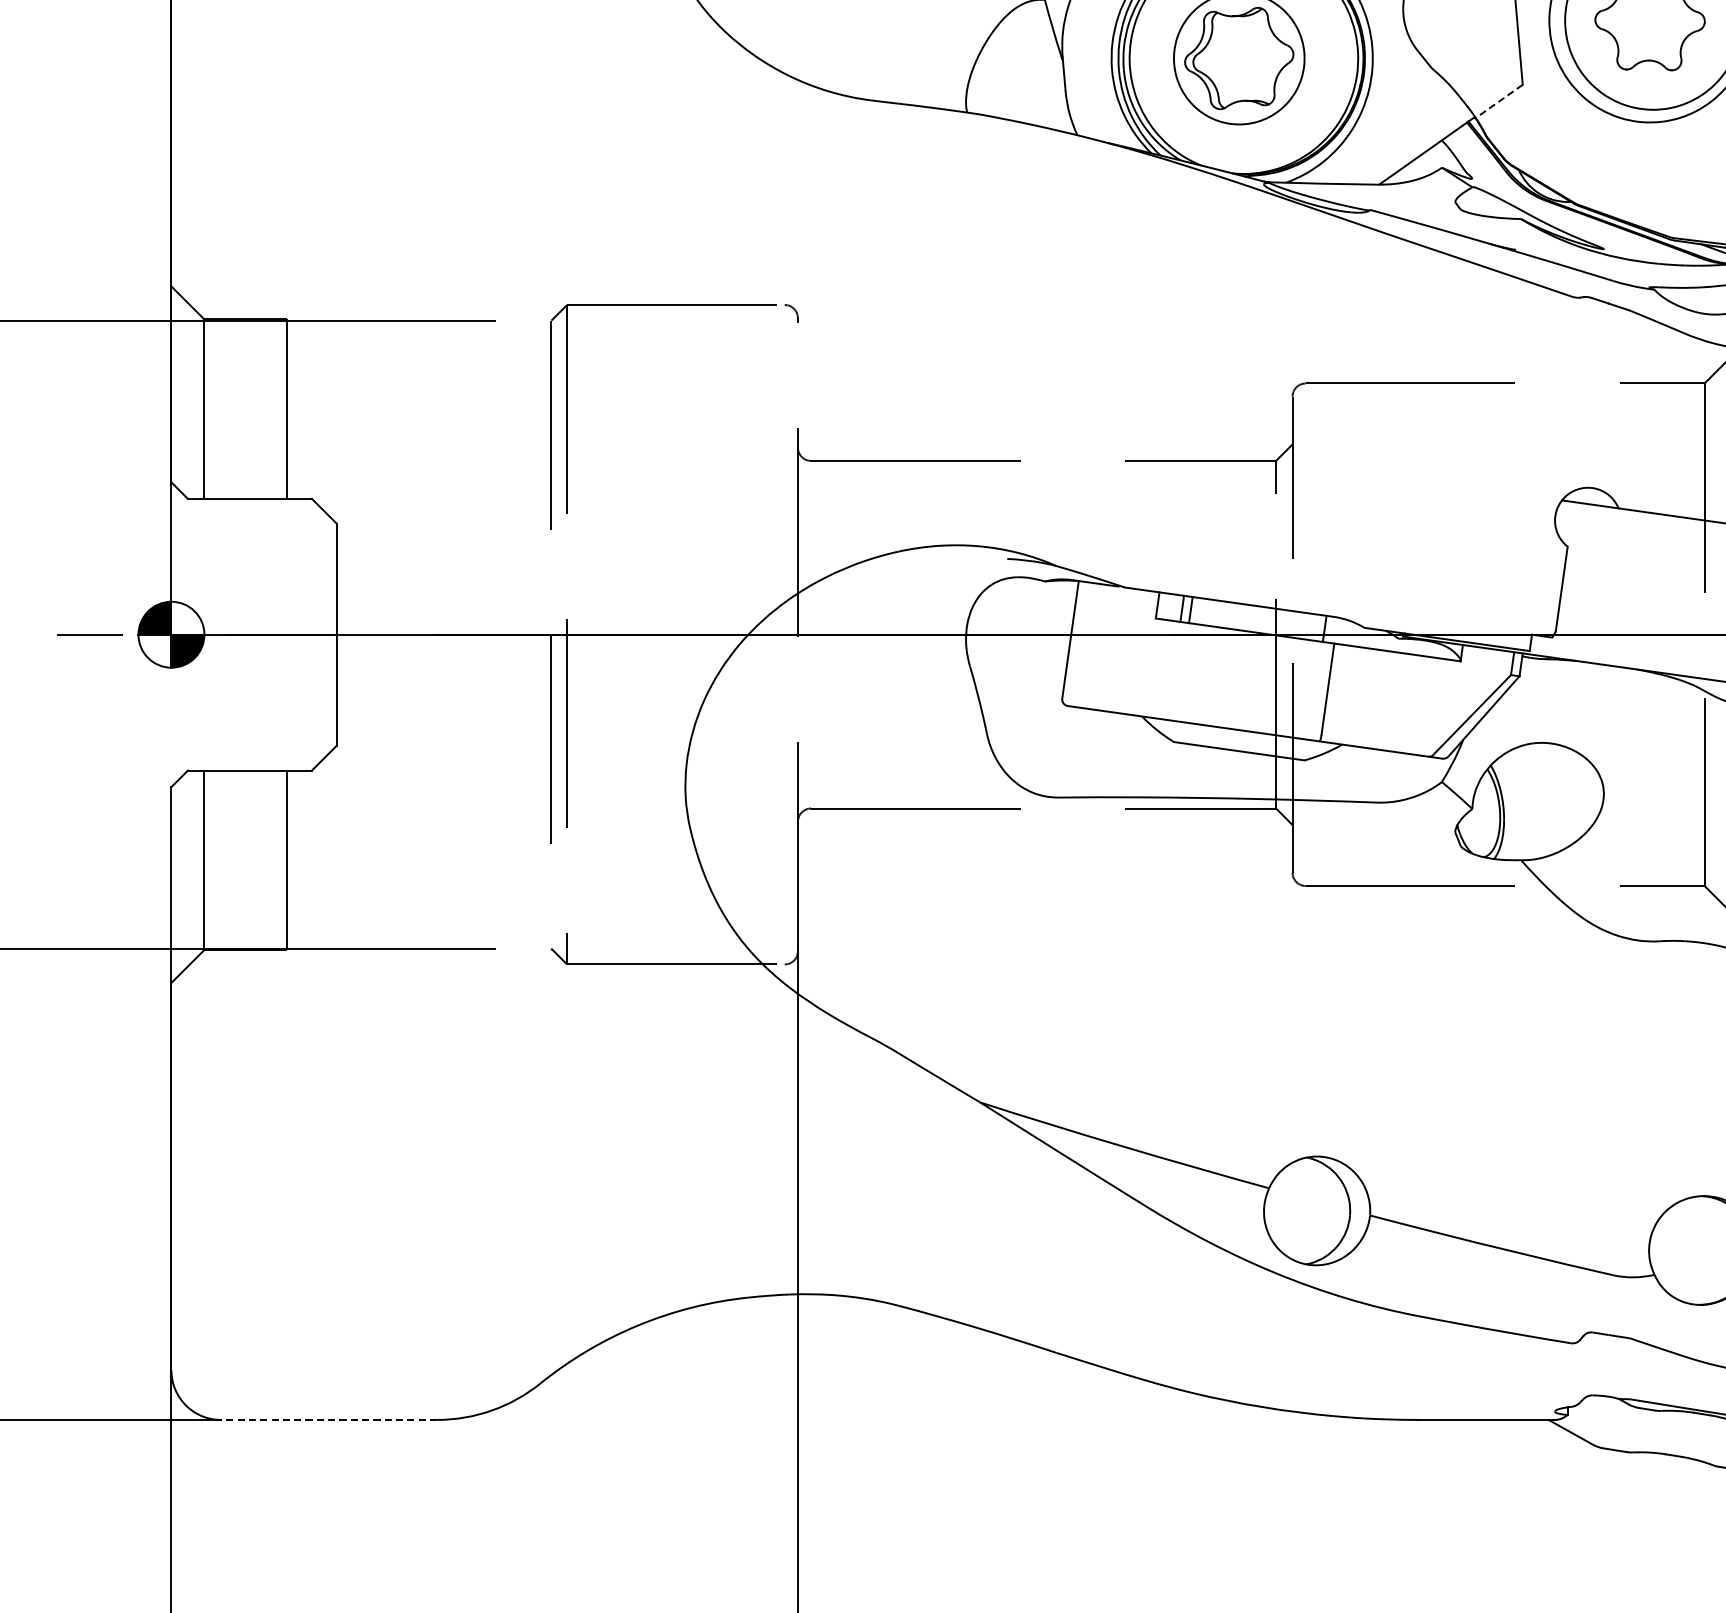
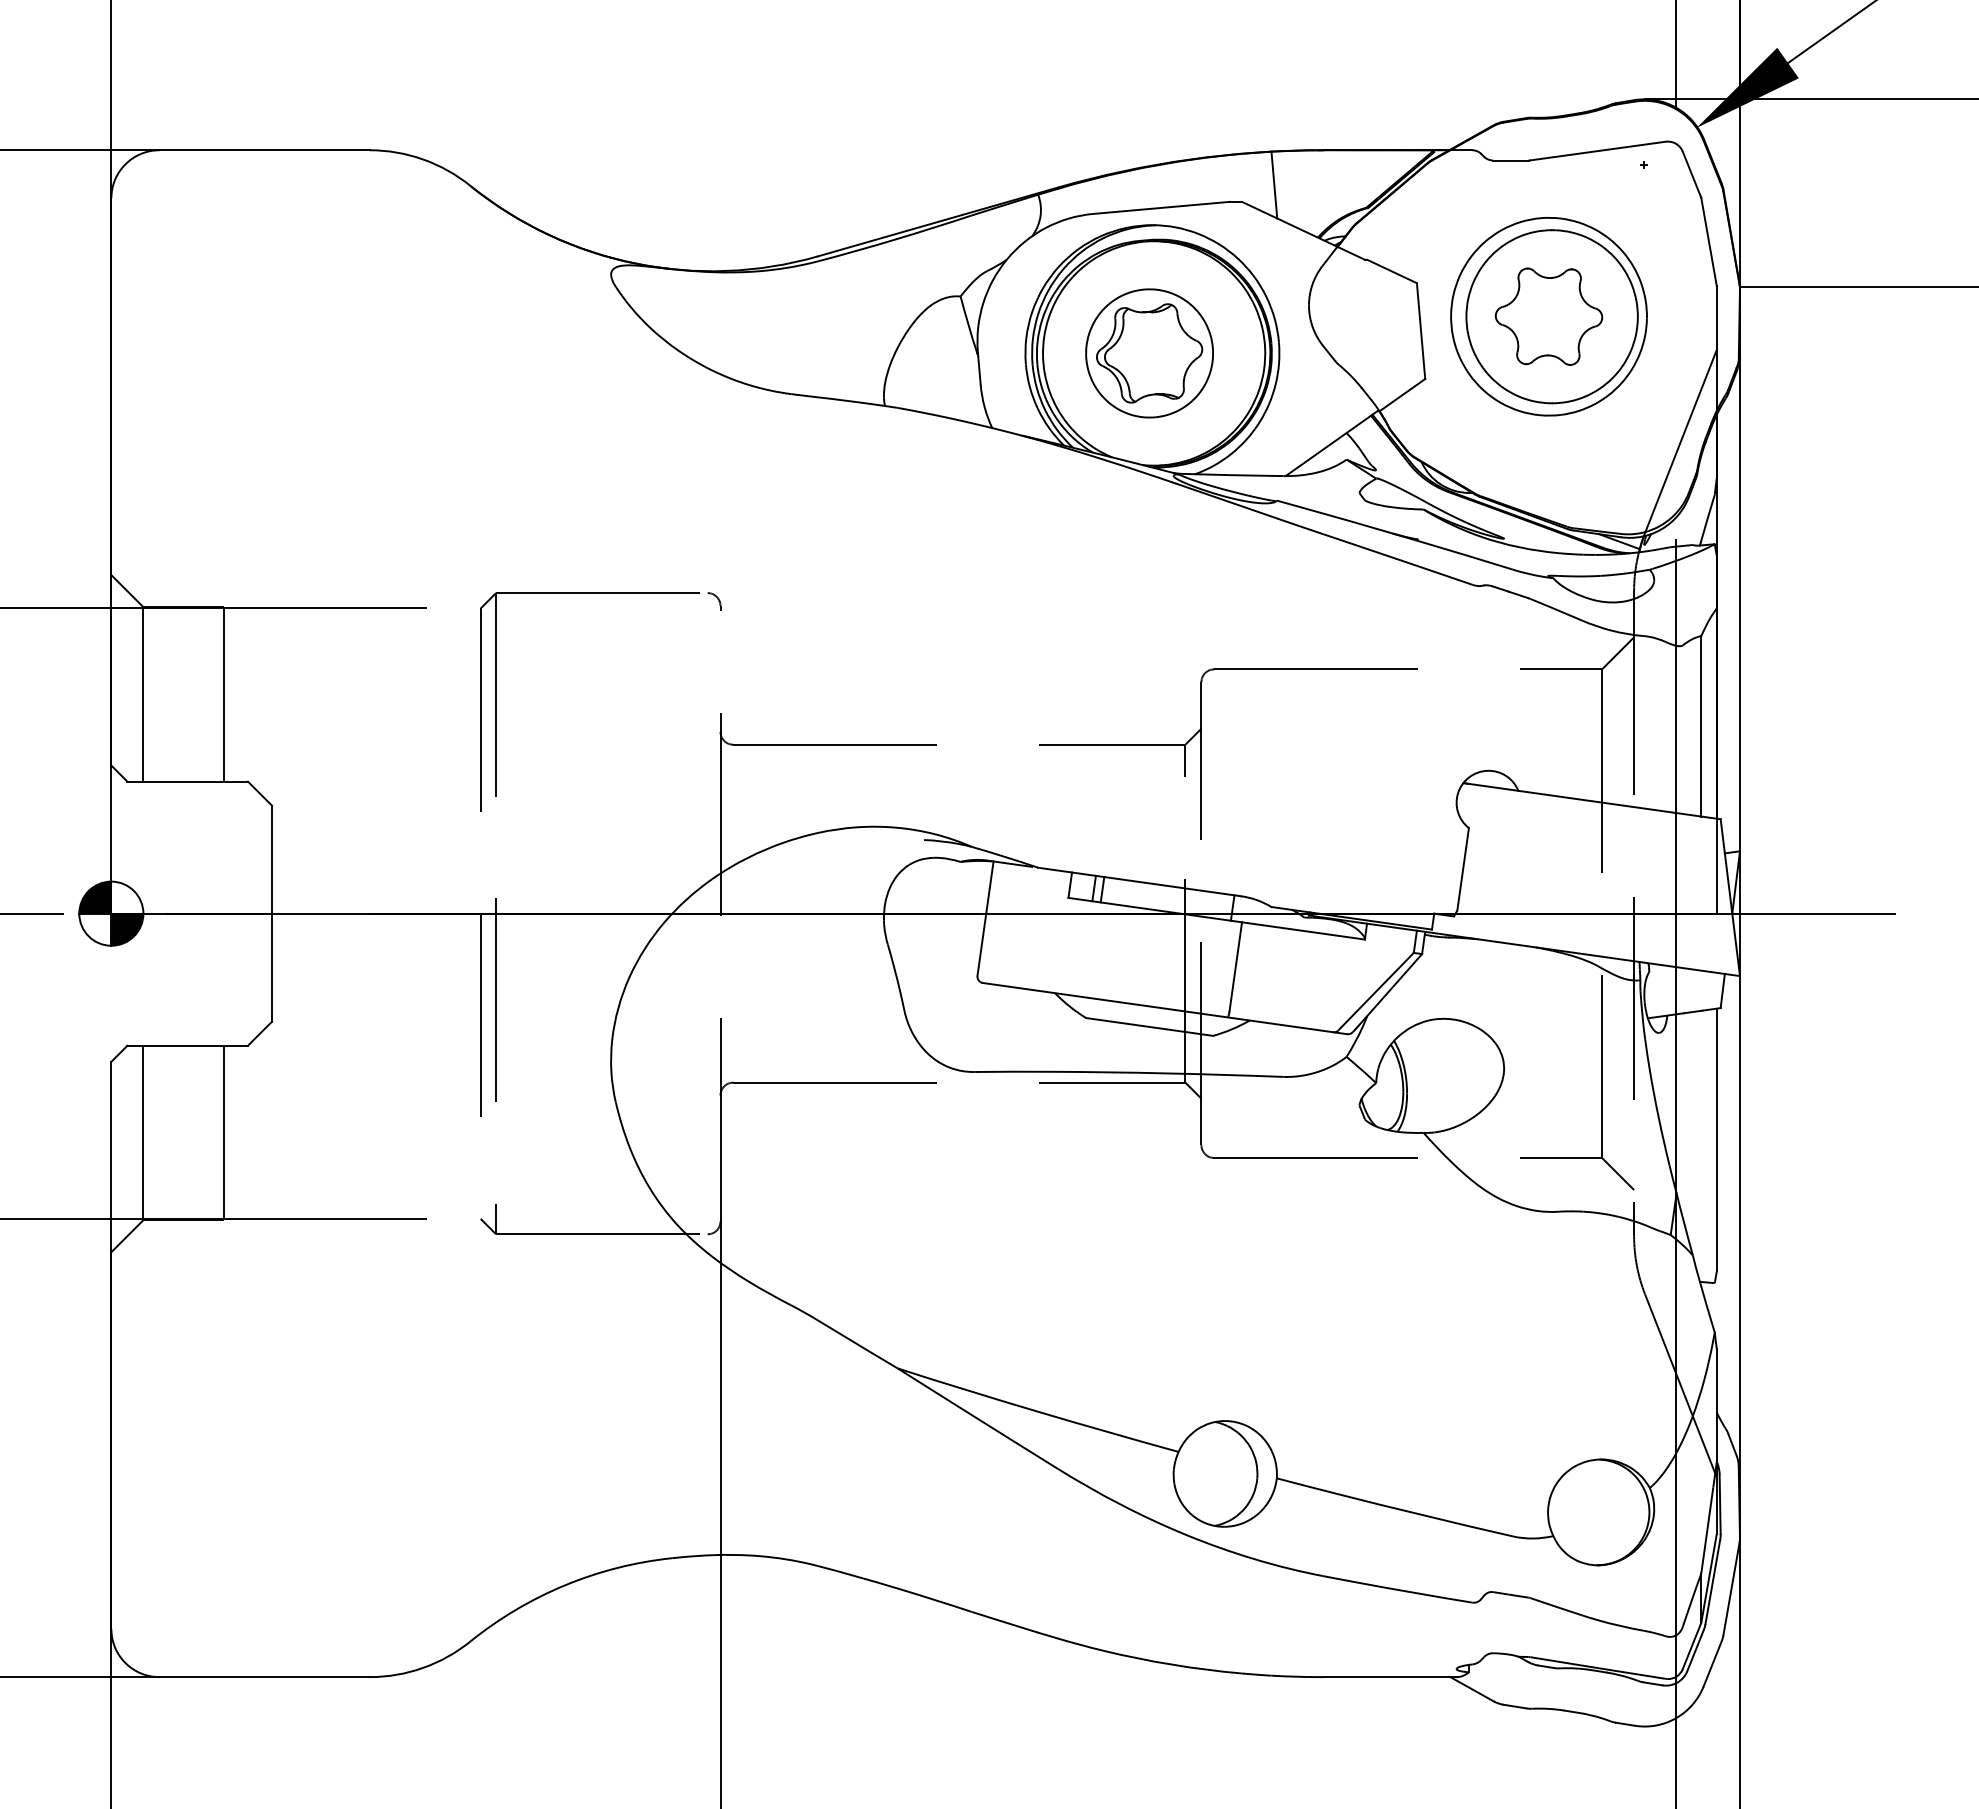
line: (1499, 100) -> (1402, 394), dashed -> solid
line: (328, 1420) -> (264, 1677), dashed -> solid

